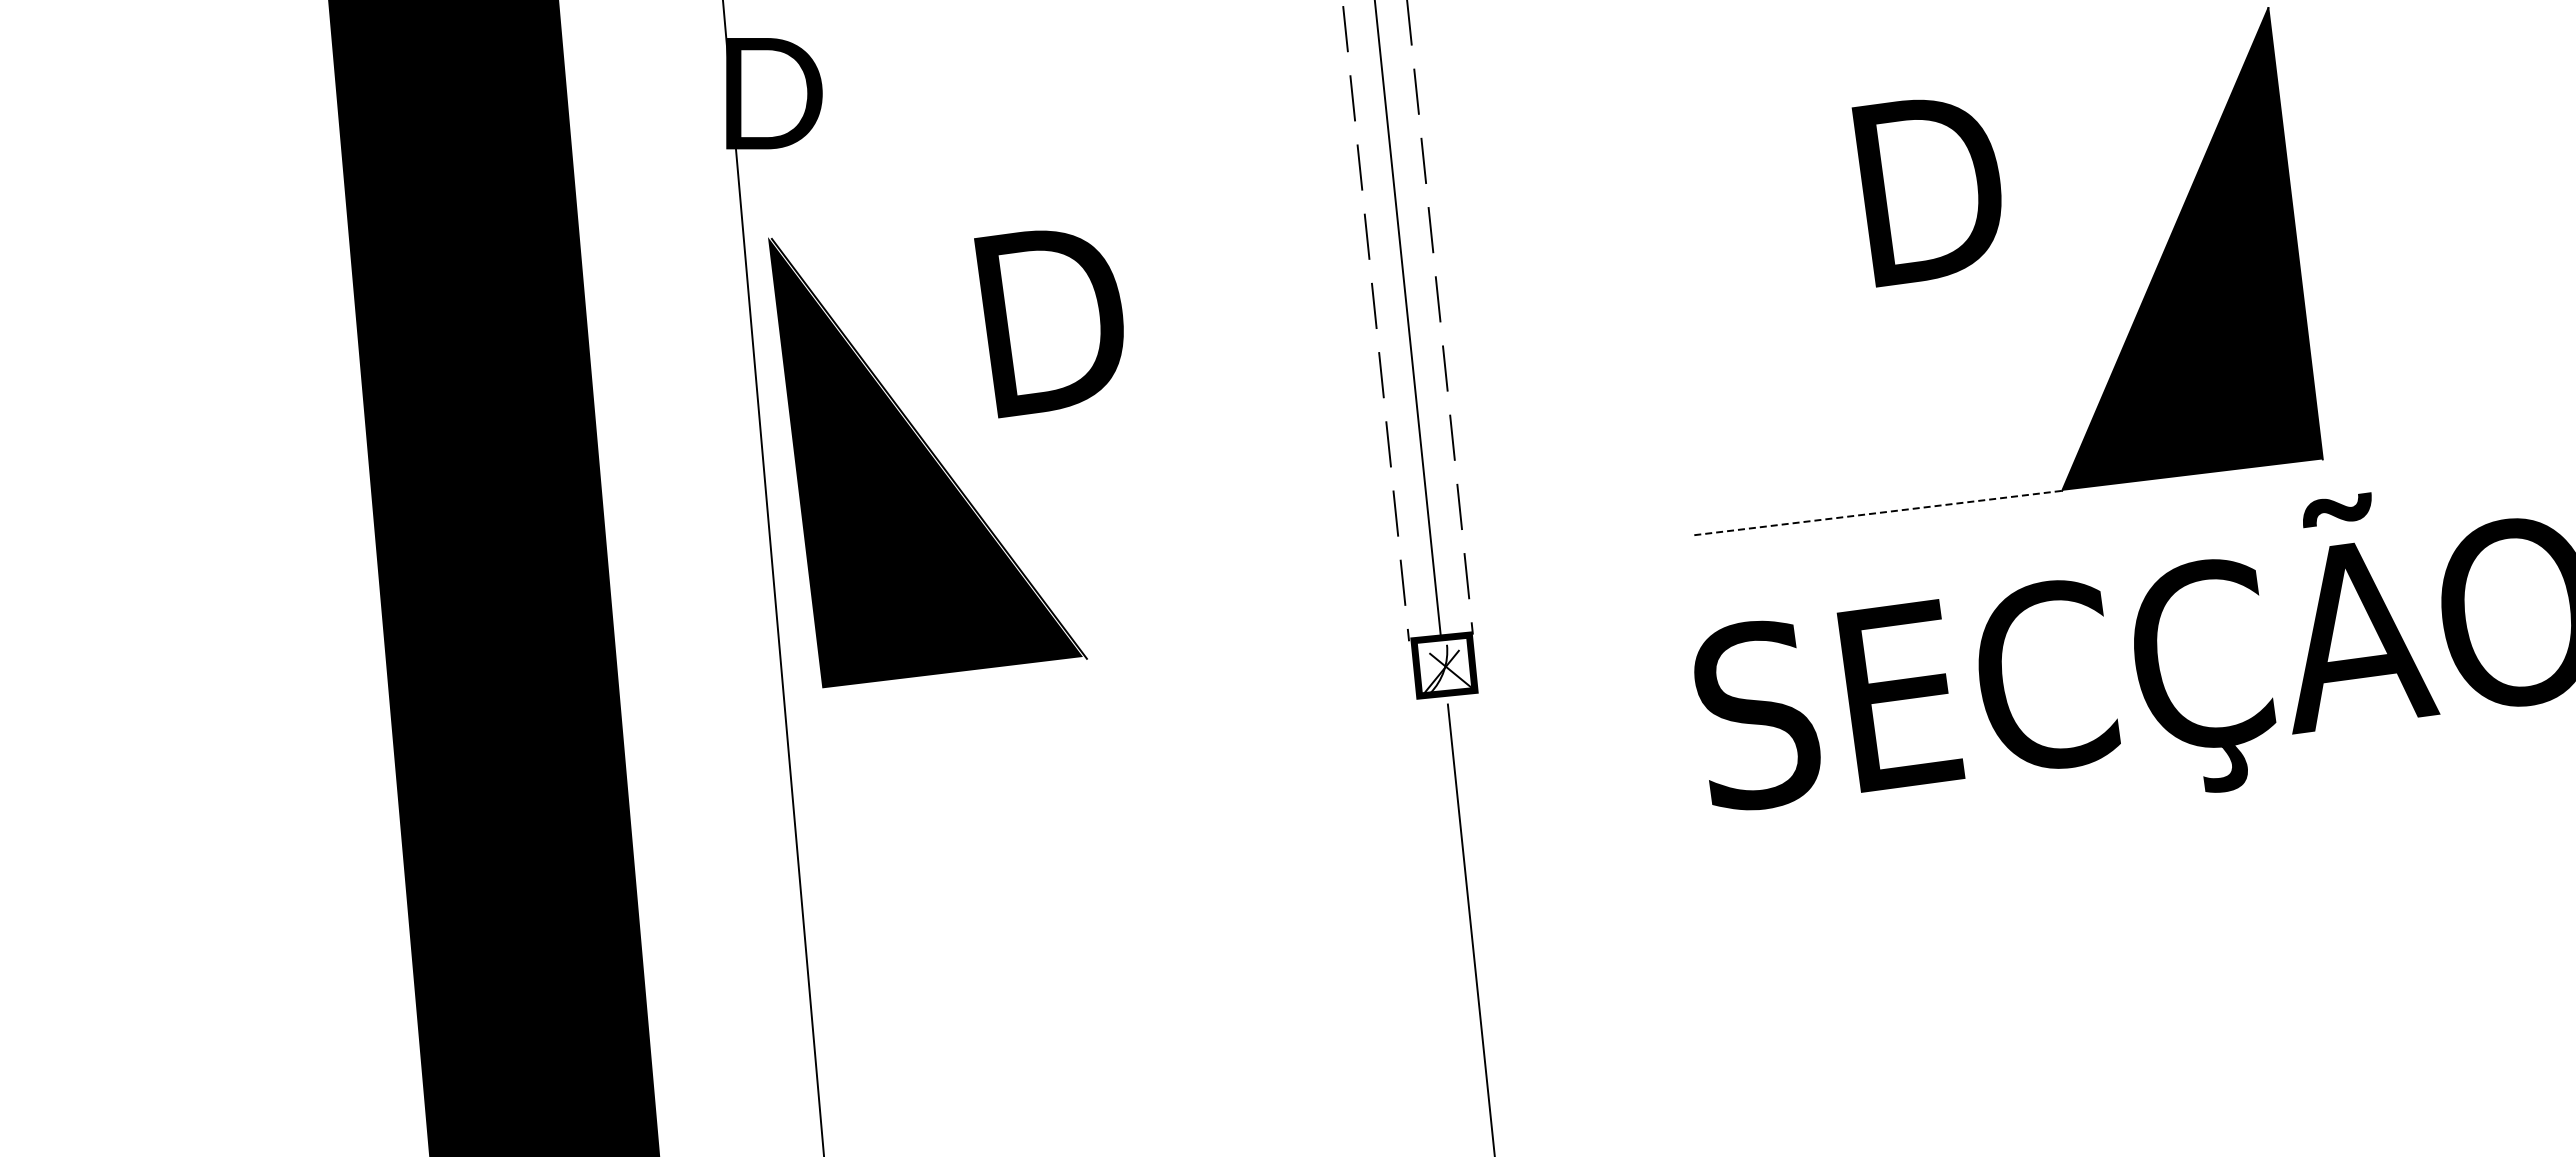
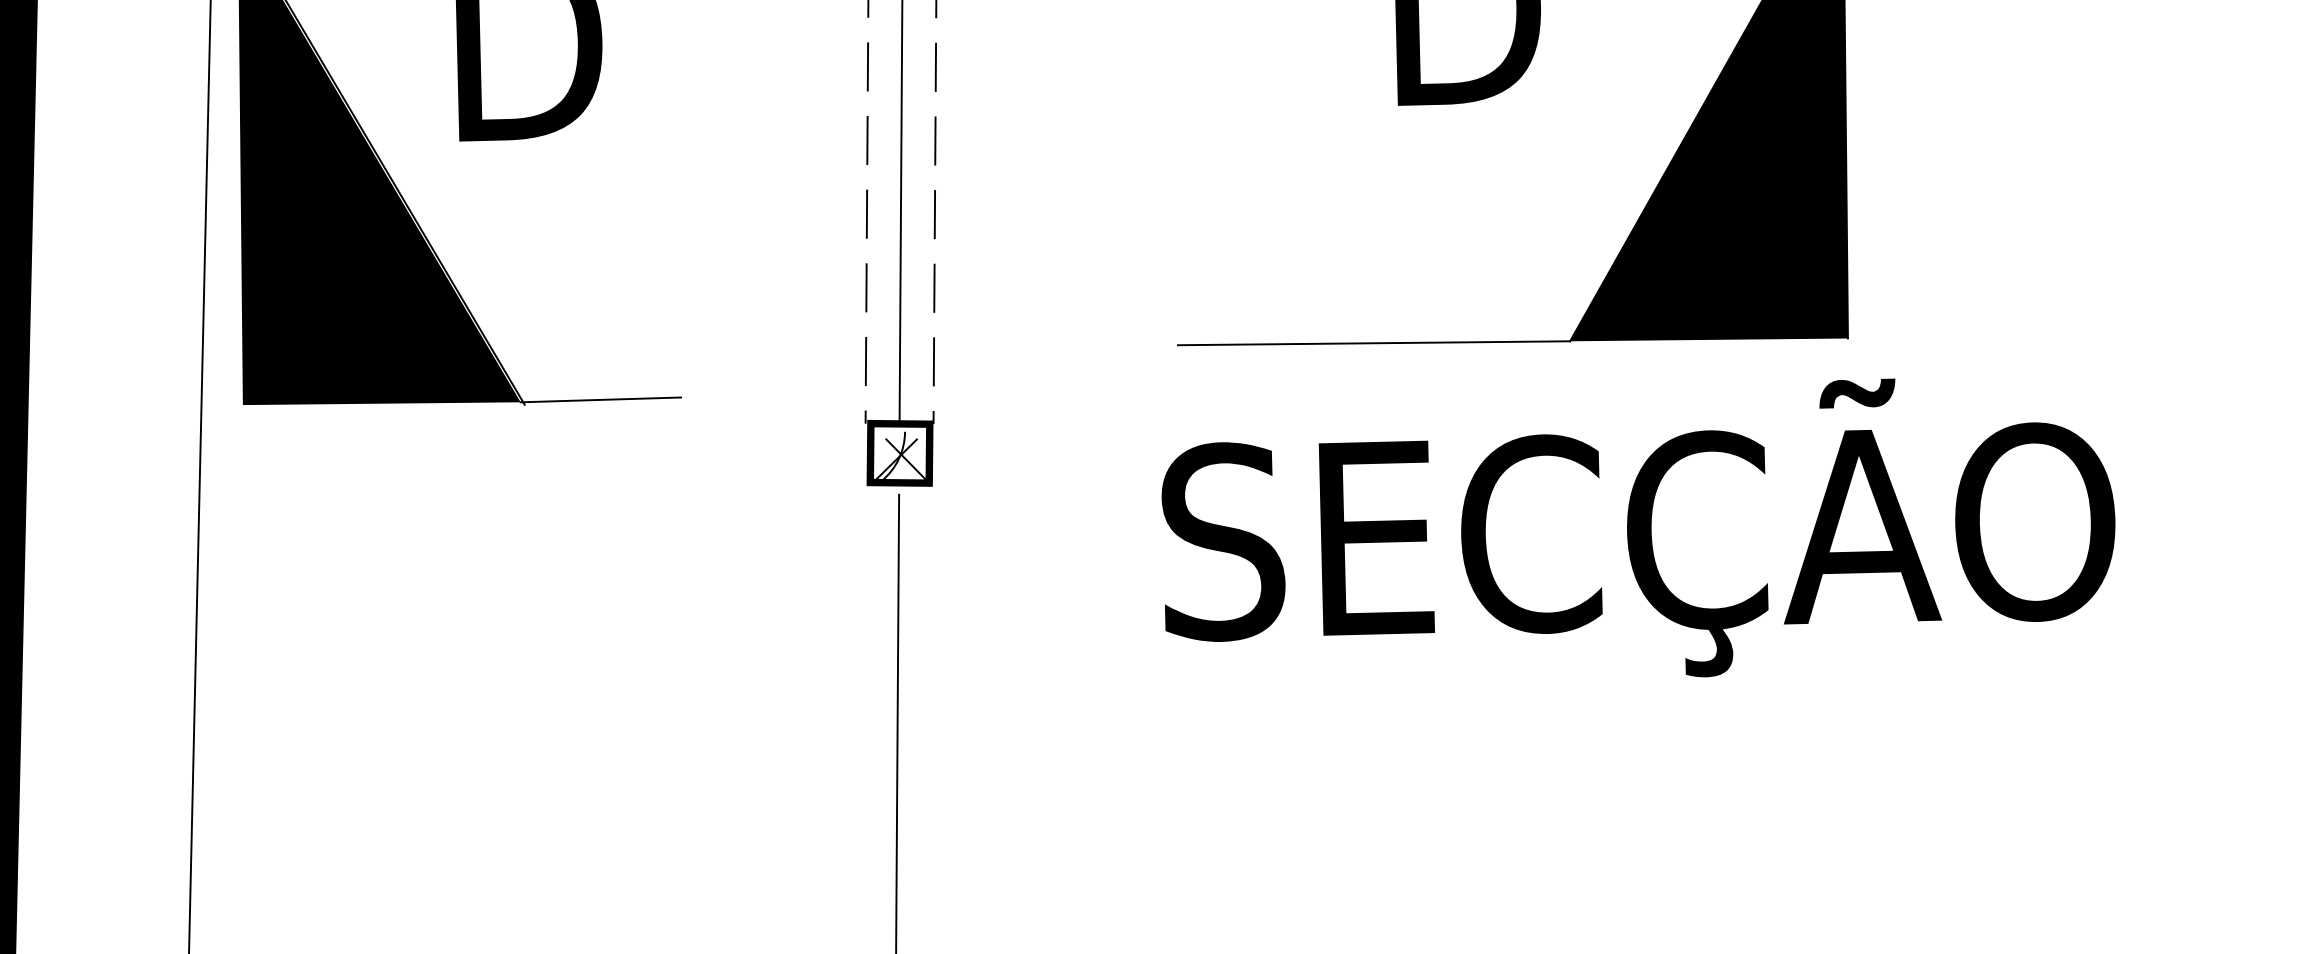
line: (1878, 512) -> (1374, 342), dashed -> solid
line: (1157, 645) -> (600, 398), added

